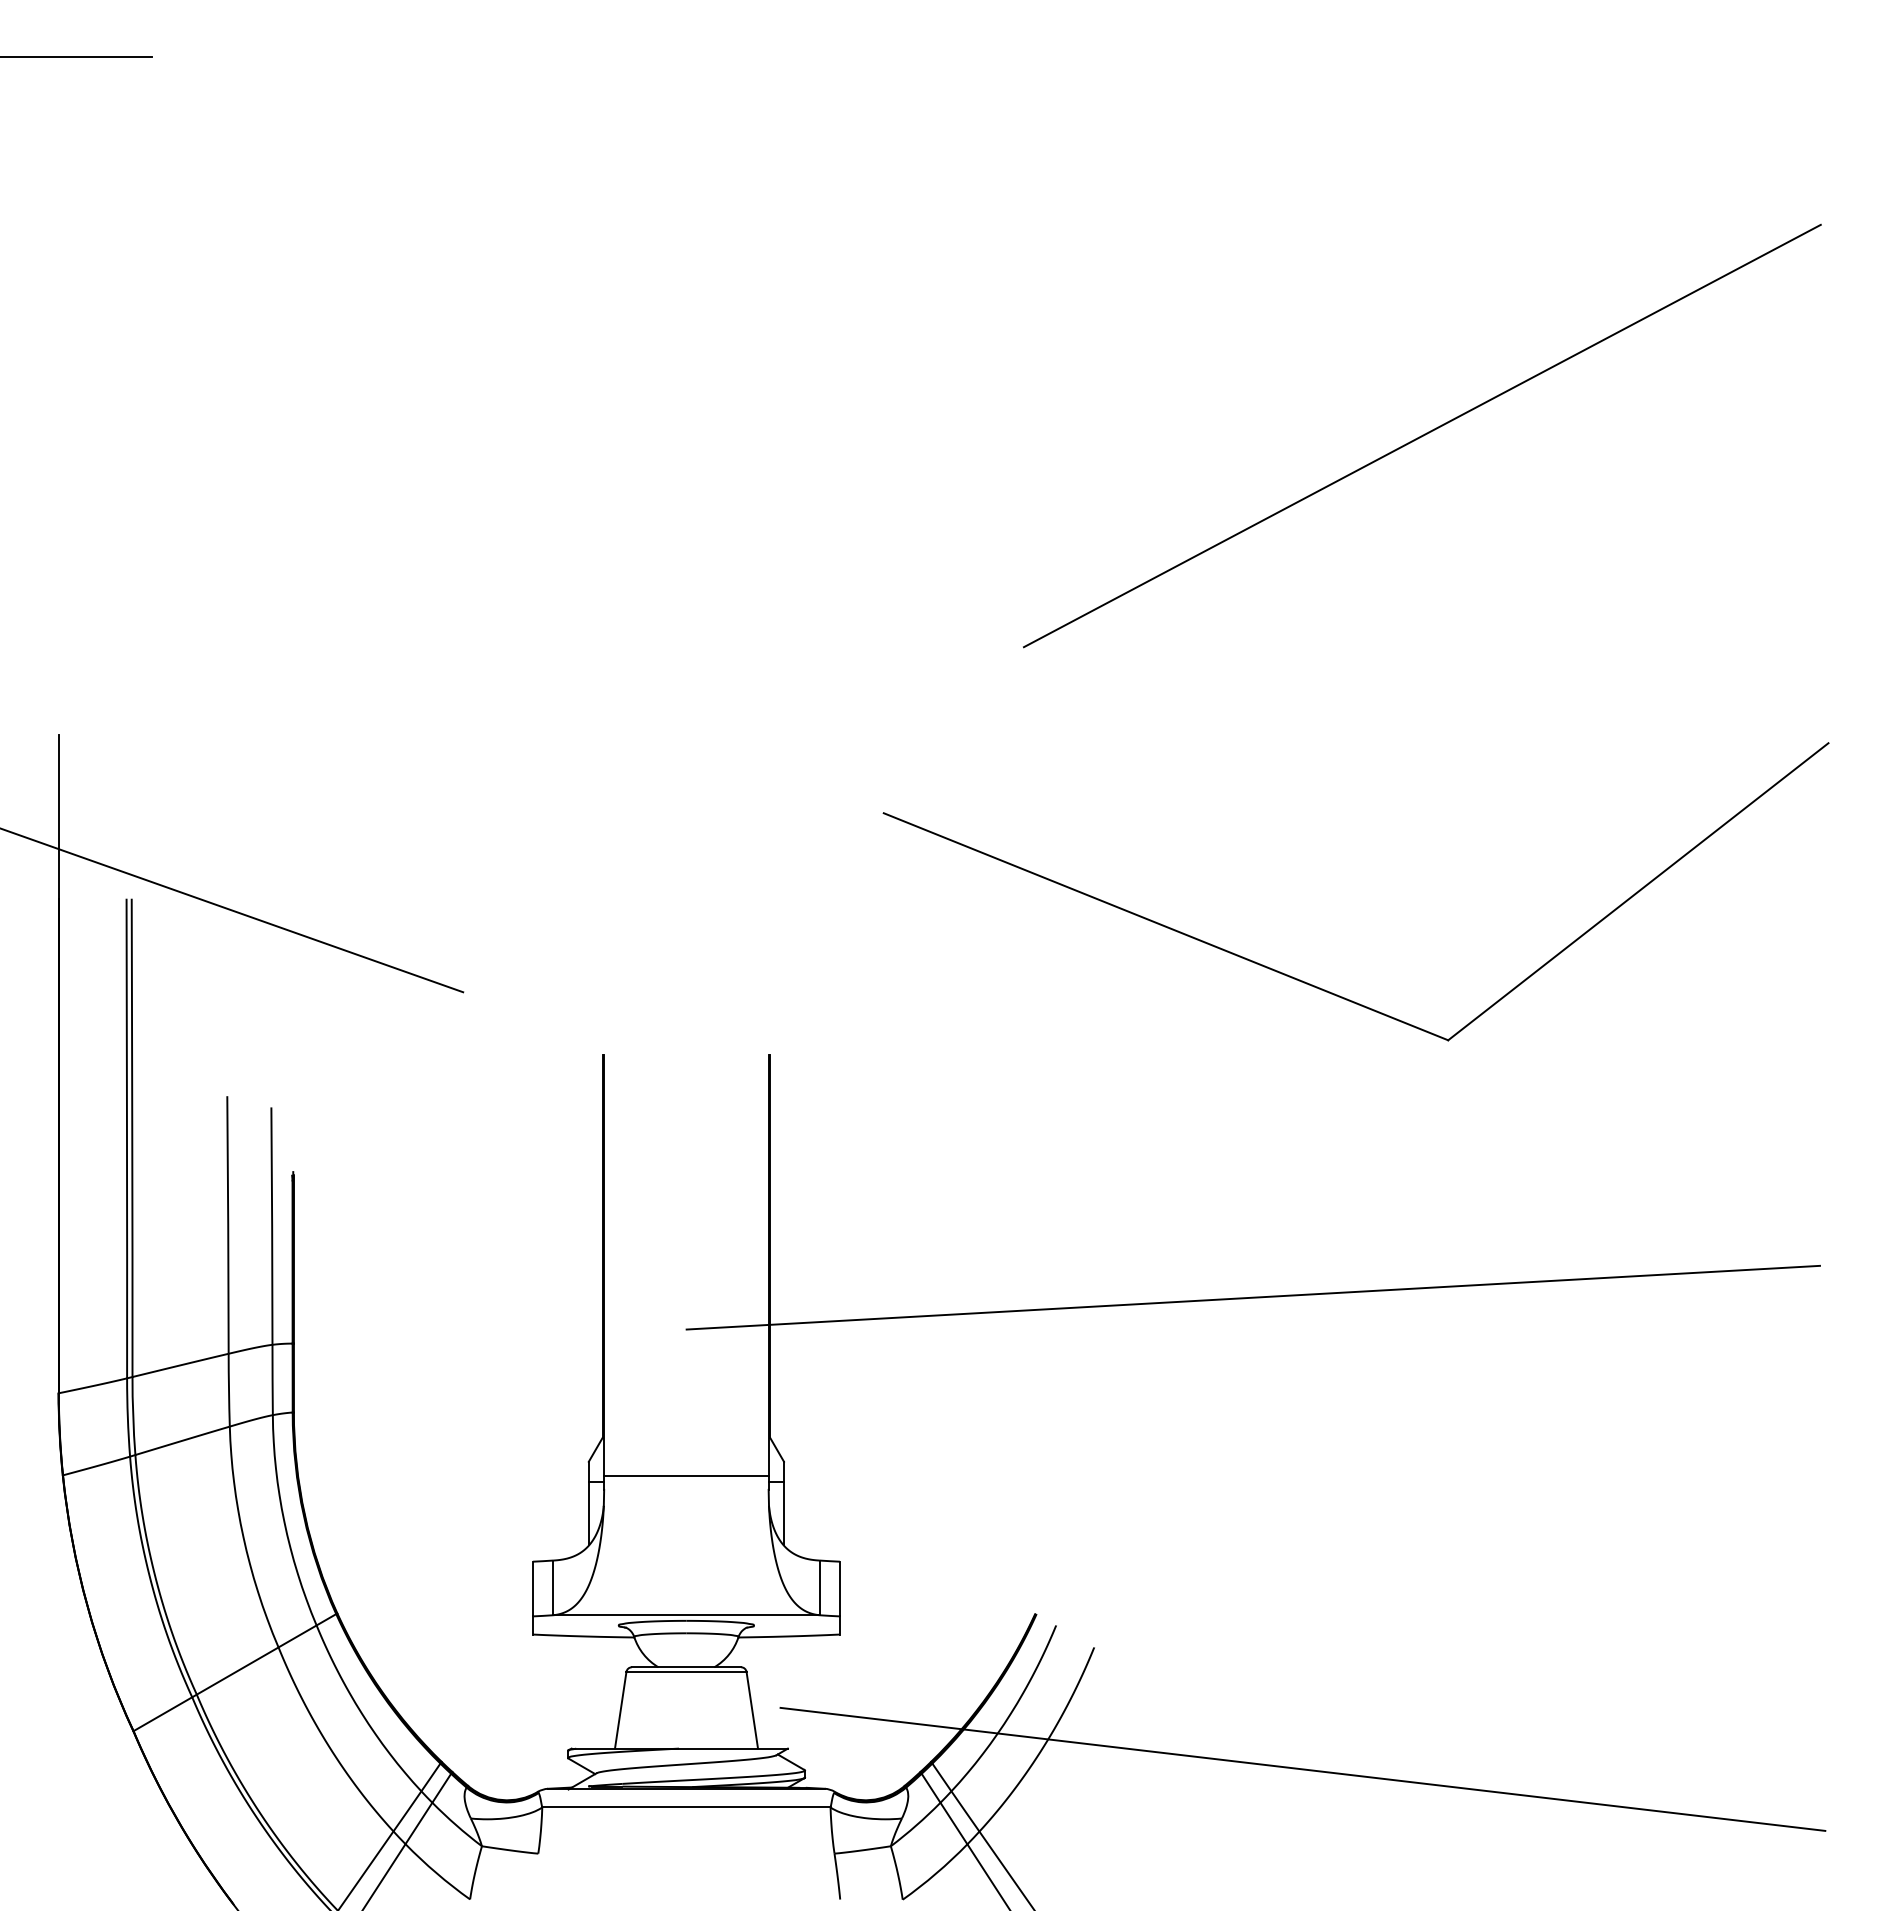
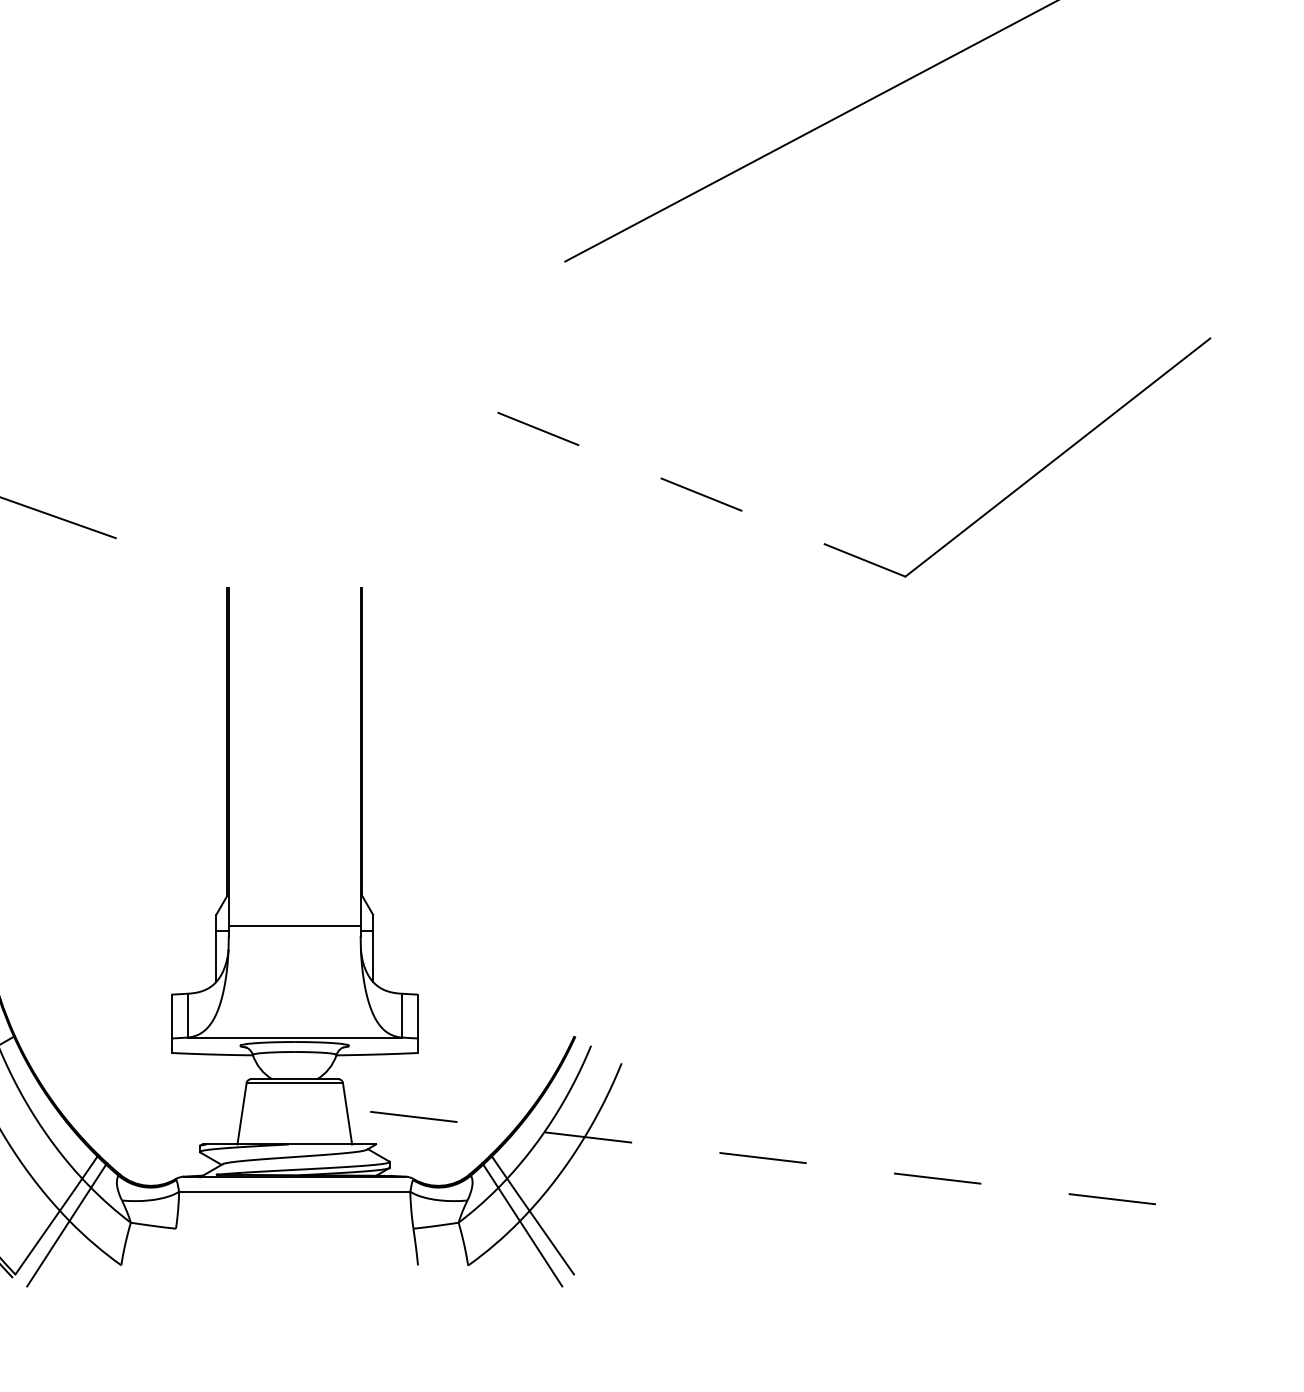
line: (1165, 926) -> (678, 485), solid -> dashed
line: (1252, 1297) -> (748, 782), removed
line: (1302, 1769) -> (788, 1161), solid -> dashed

